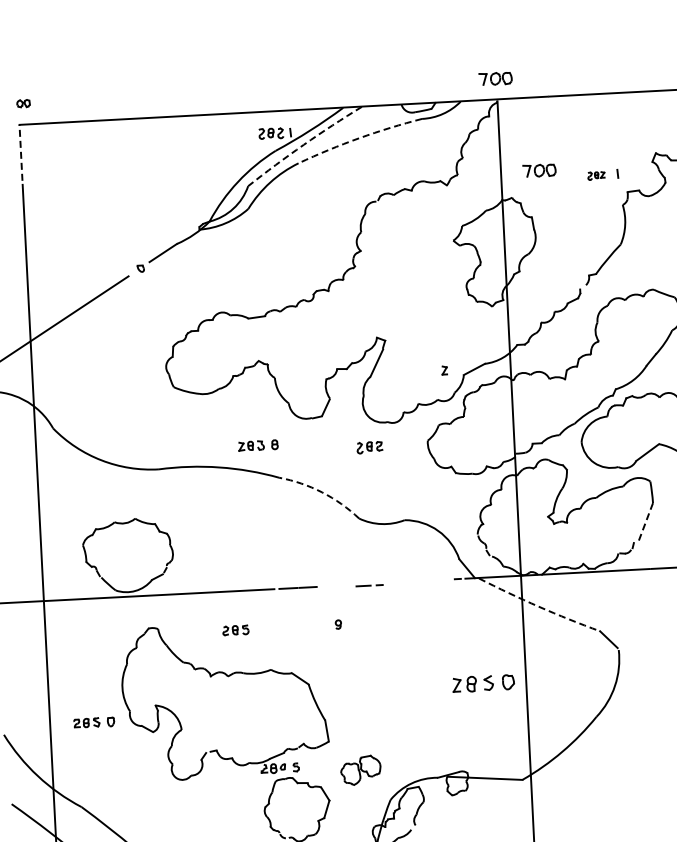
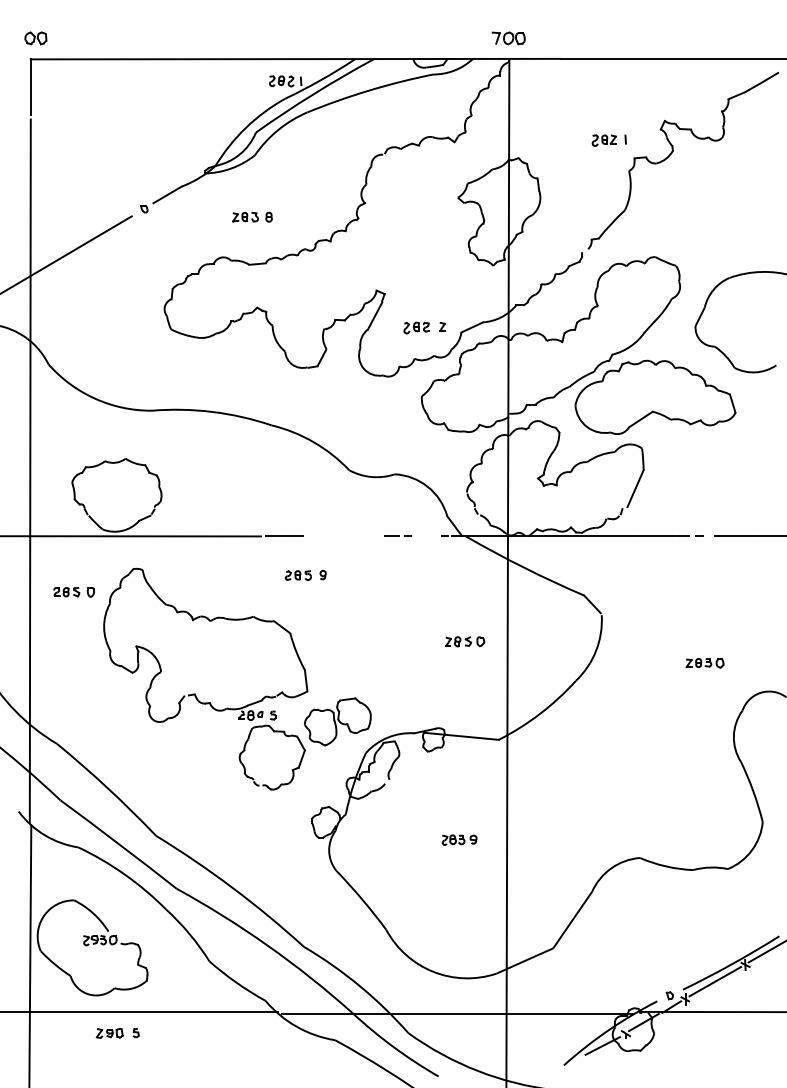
part: (23, 103) -> (35, 38), size x1.67
arc: (359, 138) -> (369, 90), dashed -> solid
arc: (303, 145) -> (313, 94), dashed -> solid
line: (20, 151) -> (30, 86), dashed -> solid
part: (539, 170) -> (547, 132), removed
part: (595, 175) -> (603, 140), size x1.43
part: (258, 444) -> (252, 216), moved
part: (369, 447) -> (416, 327), moved
arc: (321, 492) -> (313, 442), dashed -> solid
line: (645, 522) -> (635, 489), dashed -> solid
line: (368, 585) -> (397, 535), moved
arc: (539, 606) -> (524, 567), dashed -> solid
part: (234, 630) -> (297, 575), moved
part: (484, 683) -> (465, 641), size x0.62
part: (93, 722) -> (73, 592), moved
part: (360, 770) -> (337, 721), size x1.67

